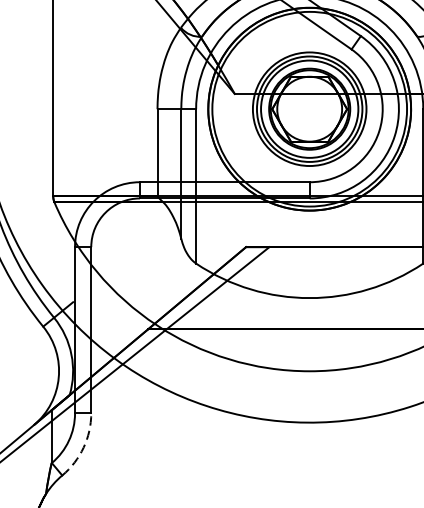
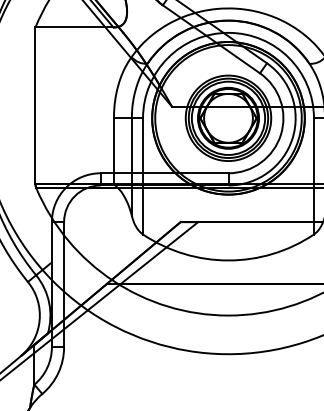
arc: (83, 448) -> (58, 373), dashed -> solid

